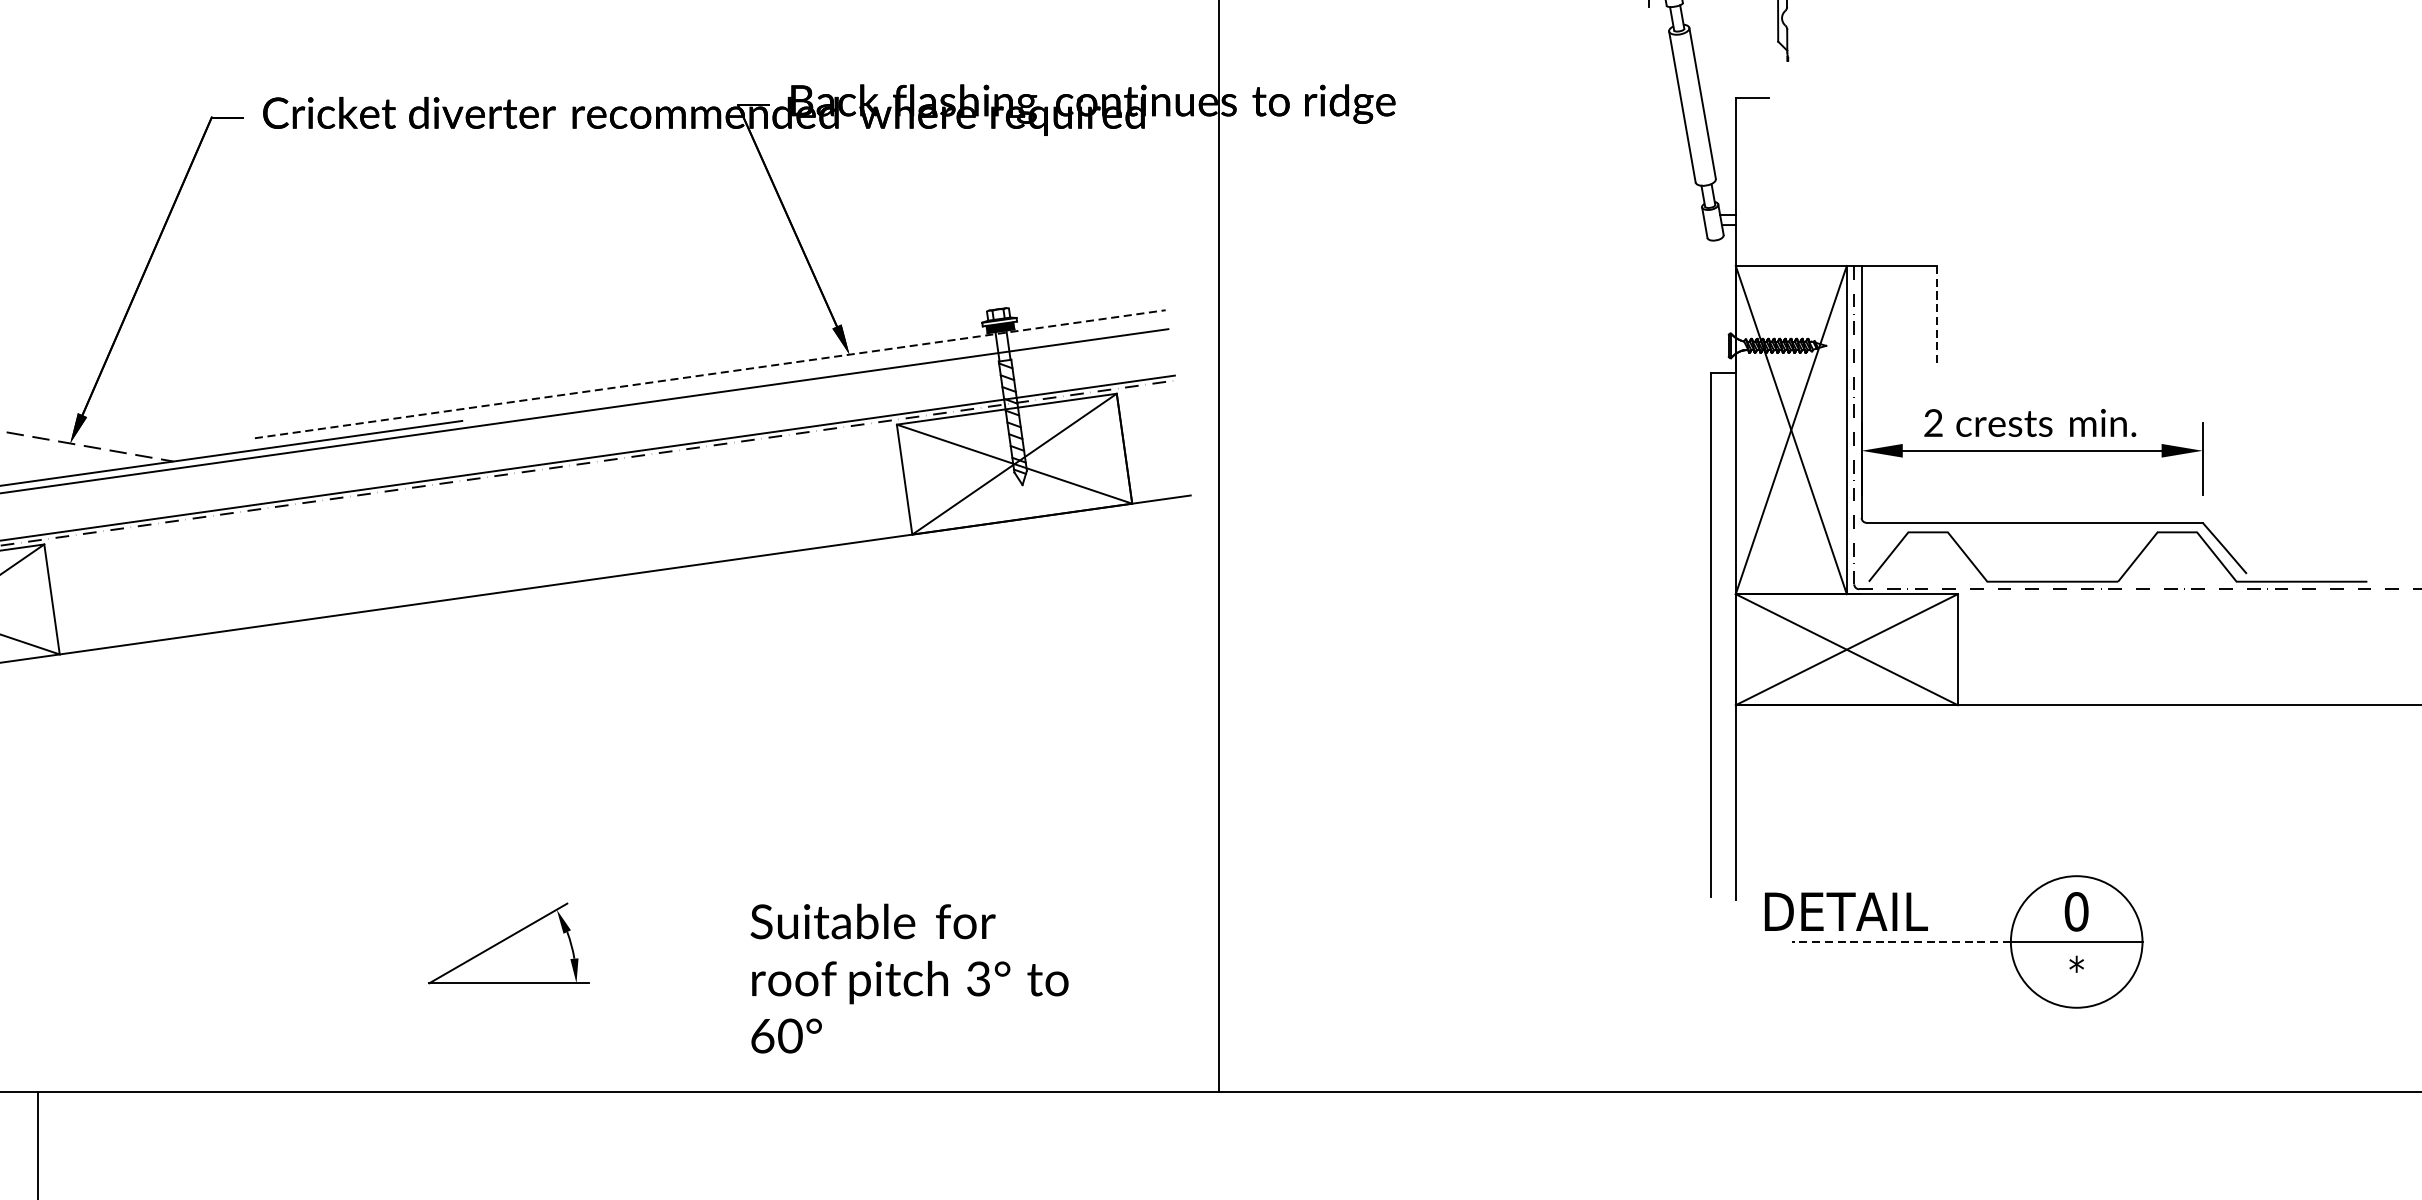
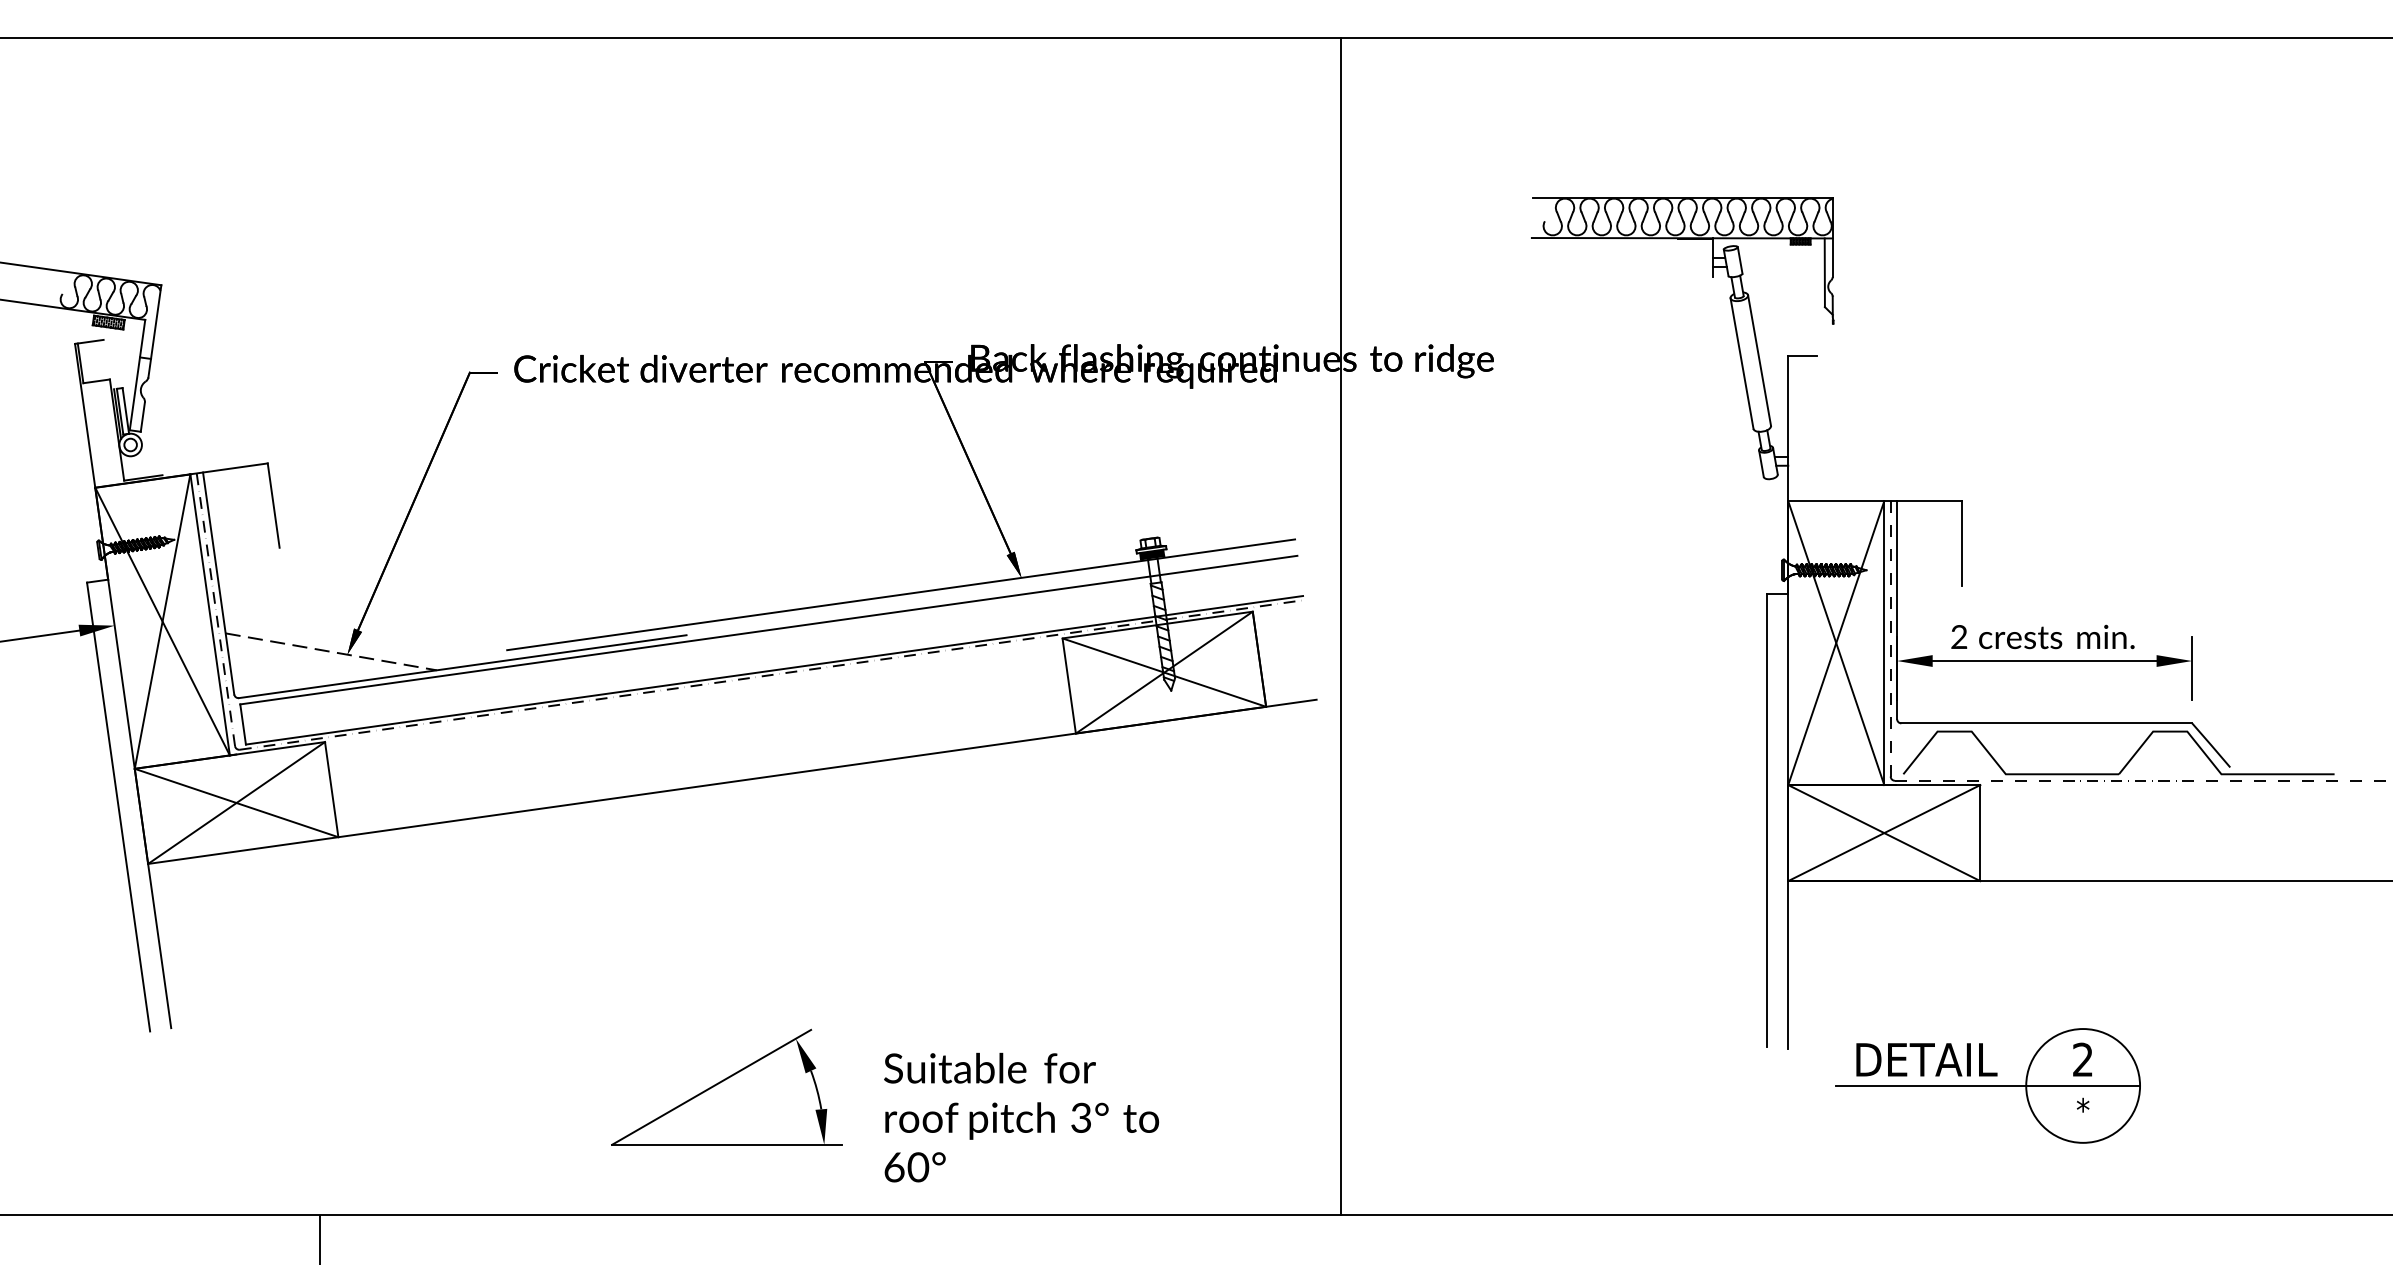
line: (1937, 314) -> (1962, 543), dashed -> solid
line: (710, 373) -> (901, 594), dashed -> solid
text: (1845, 911) -> (1926, 1059), moved
text: (2075, 911) -> (2082, 1059), 0 -> 2
line: (1901, 941) -> (1931, 1085), dashed -> solid
part: (508, 942) -> (726, 1086), size x1.67
text: (909, 978) -> (1021, 1117), moved

